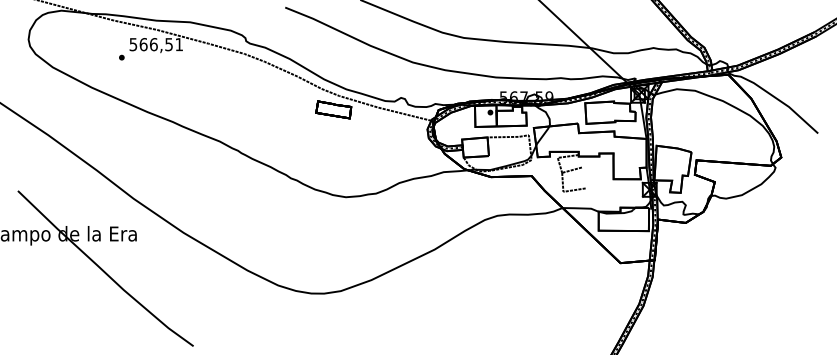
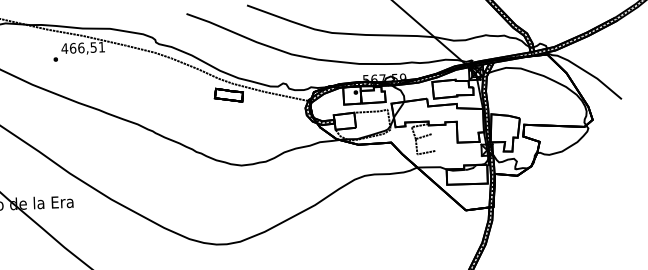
text: (133, 44) -> (64, 48), 566,51 -> 466,51

